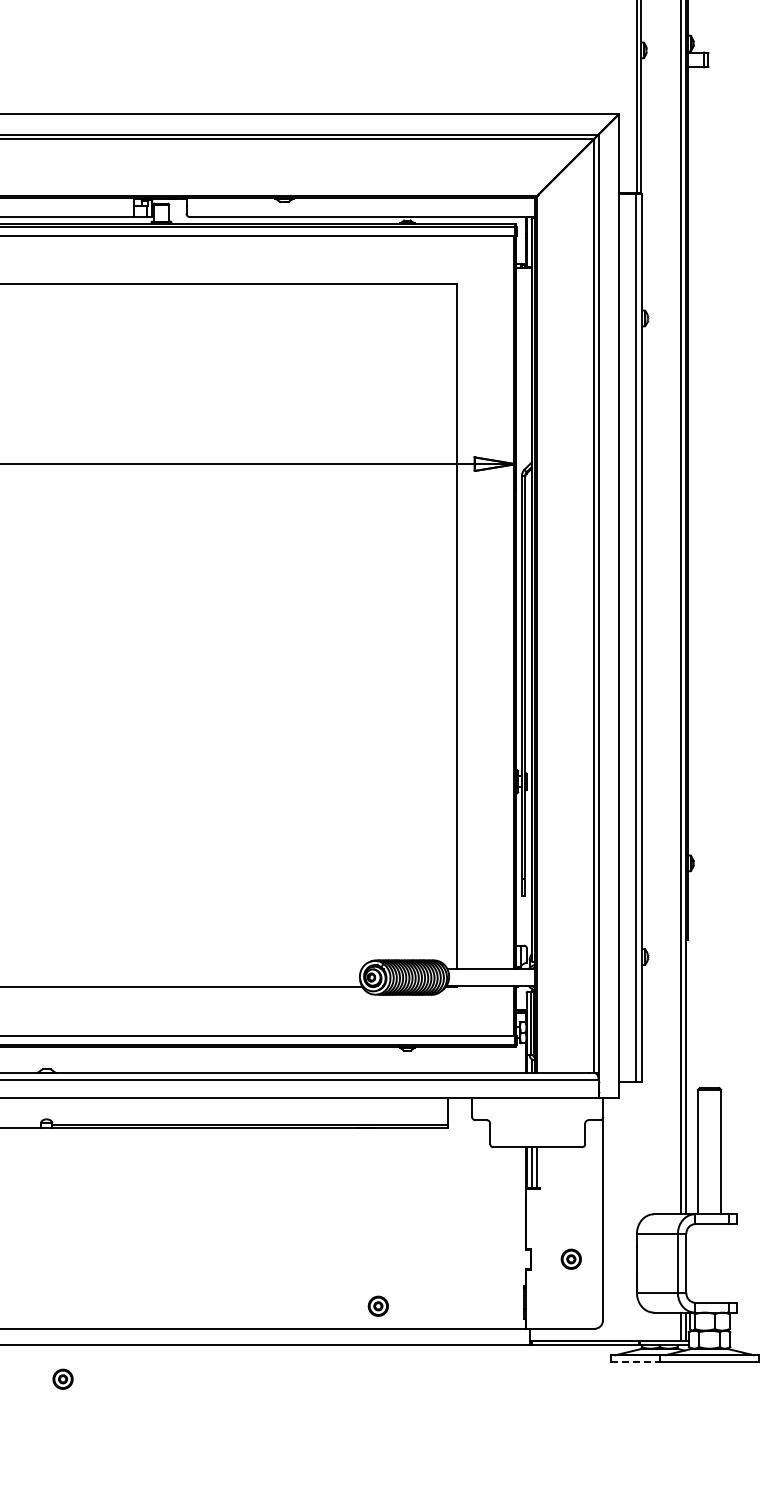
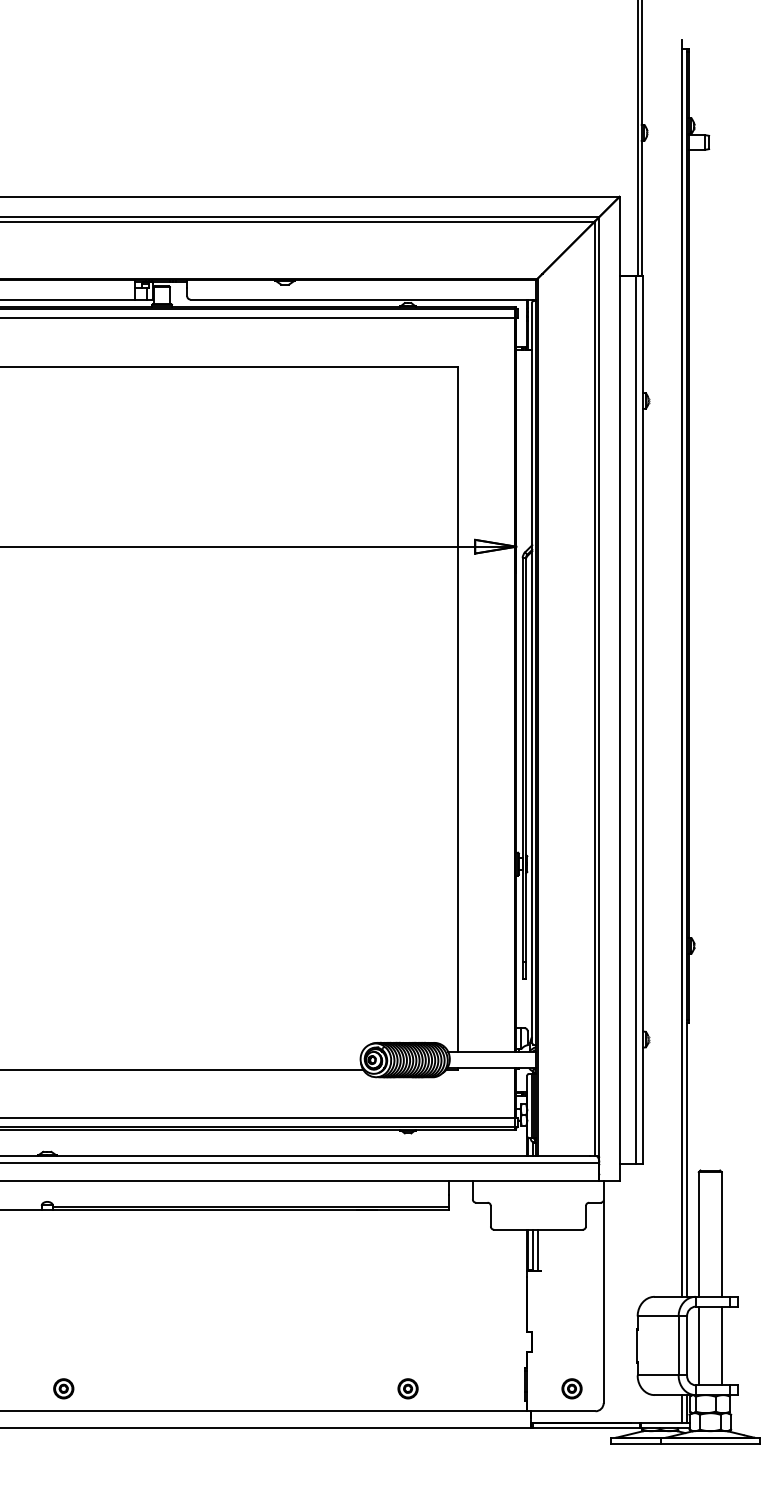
part: (570, 1258) -> (571, 1388), moved
line: (697, 1262) -> (698, 1345), added
line: (720, 1262) -> (721, 1345), added
part: (377, 1305) -> (407, 1388), moved
line: (635, 1361) -> (636, 1444), dashed -> solid
part: (62, 1378) -> (63, 1388), moved

